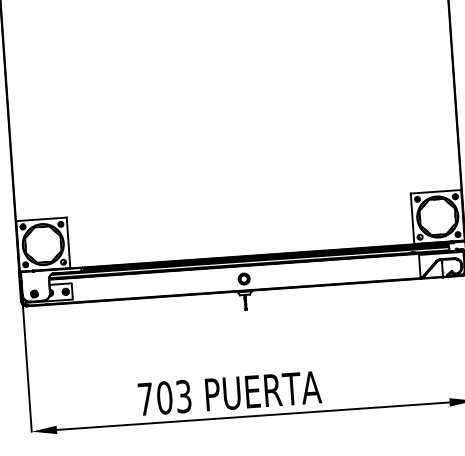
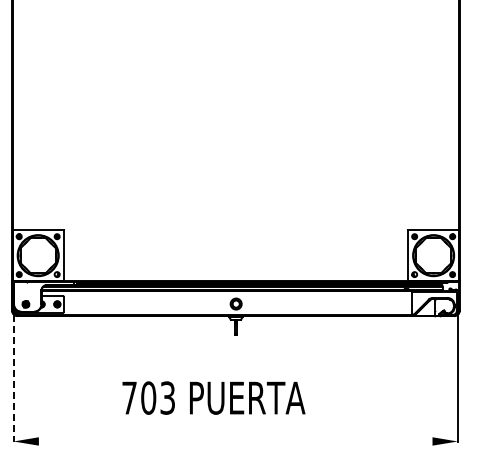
line: (26, 362) -> (13, 372), solid -> dashed
text: (229, 392) -> (213, 397), moved
line: (253, 416) -> (235, 441), removed

